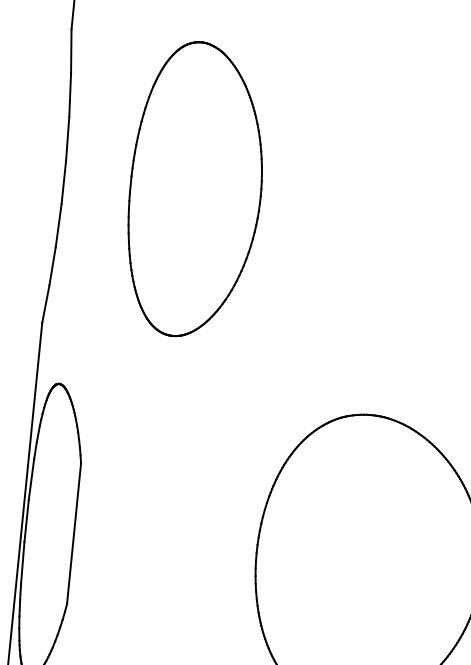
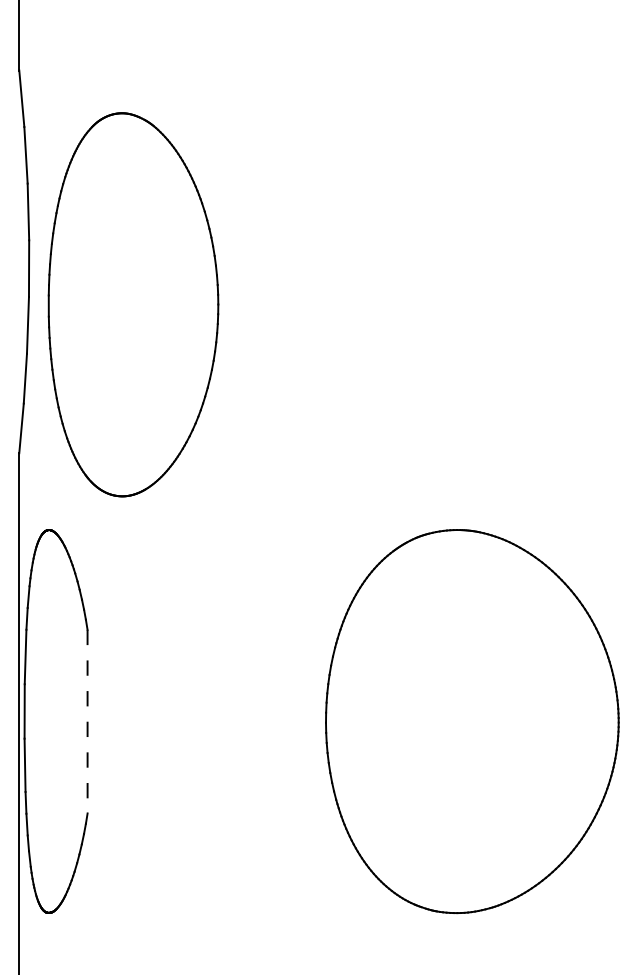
part: (195, 189) -> (133, 304), moved
line: (73, 533) -> (87, 721), solid -> dashed

